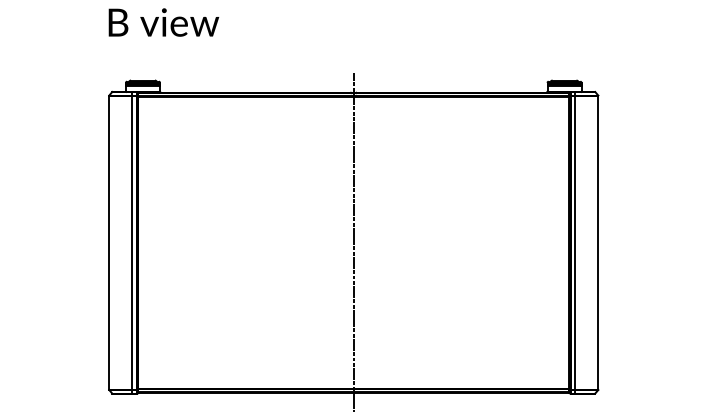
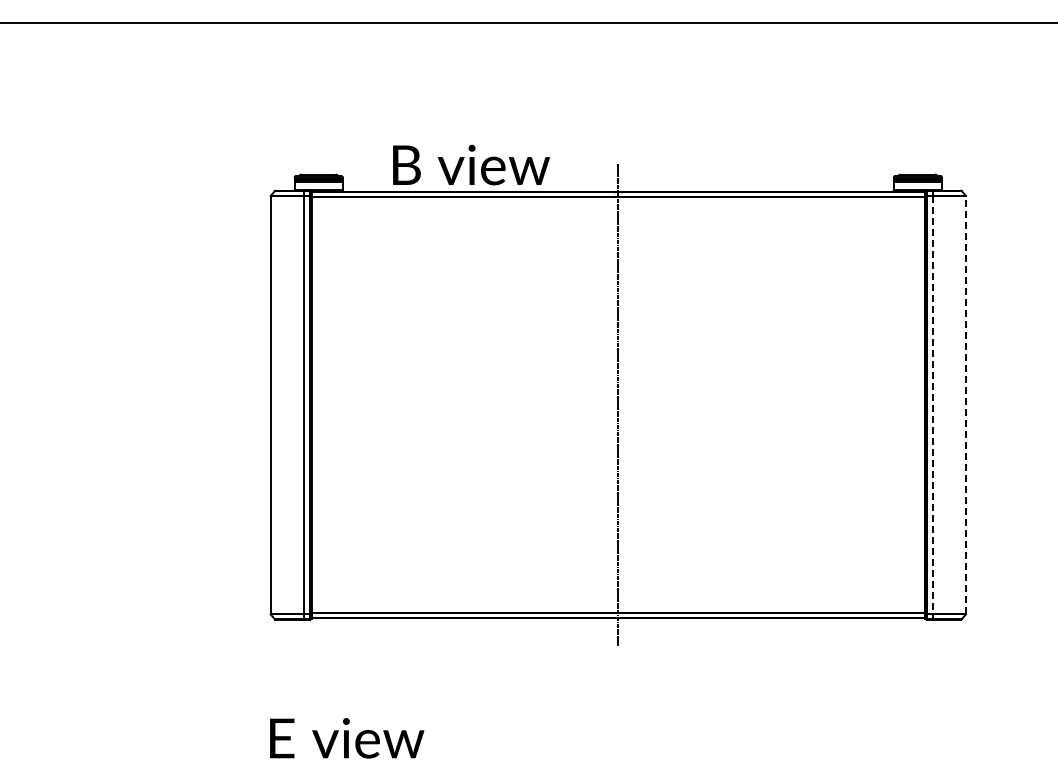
text: (163, 22) -> (471, 164), moved
line: (574, 243) -> (932, 405), solid -> dashed
line: (598, 243) -> (965, 405), solid -> dashed

